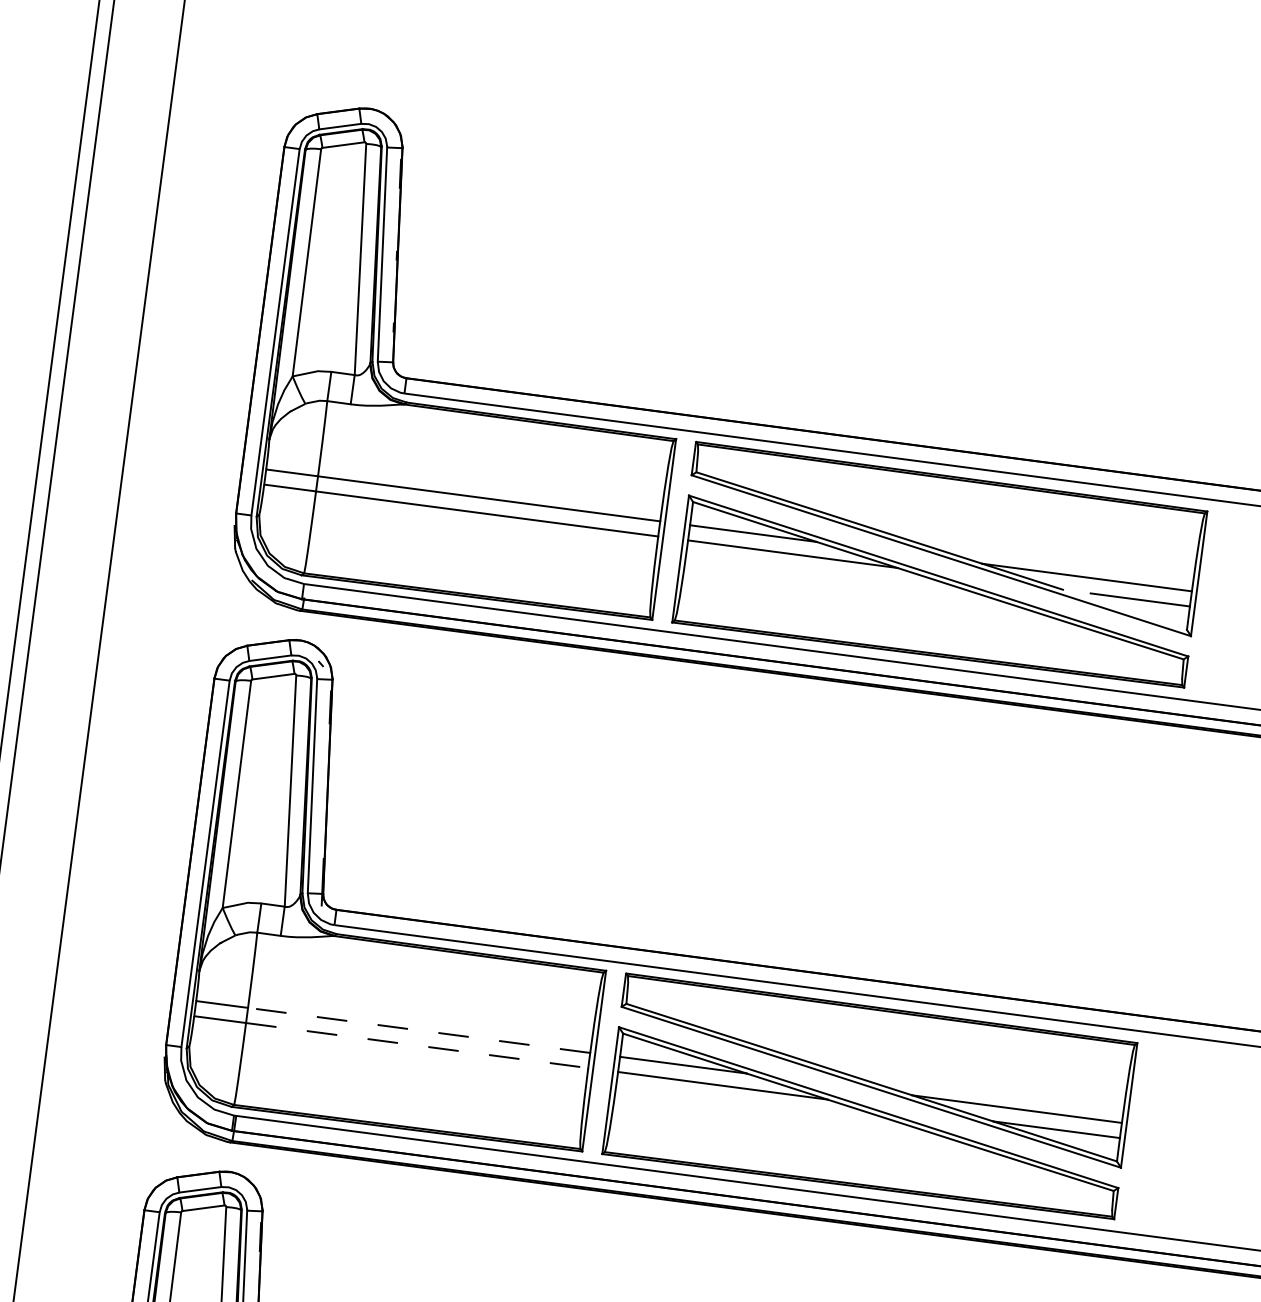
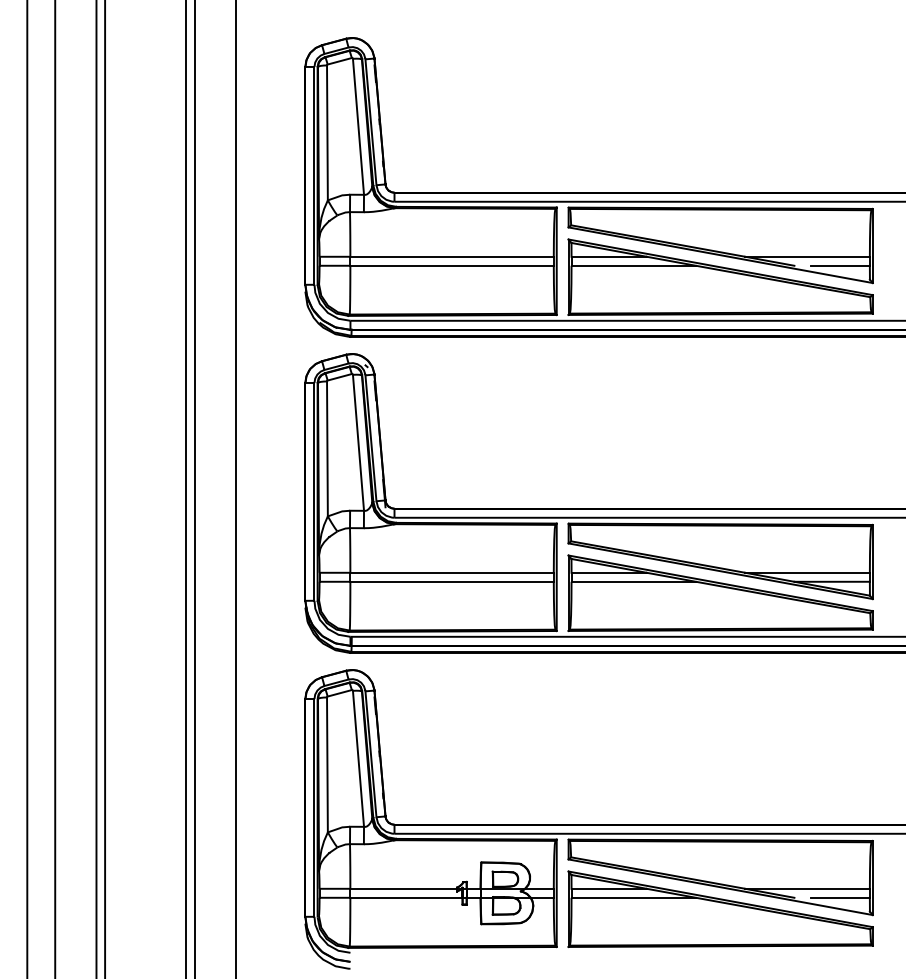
line: (419, 1030) -> (452, 572), dashed -> solid
line: (417, 1045) -> (452, 581), dashed -> solid

